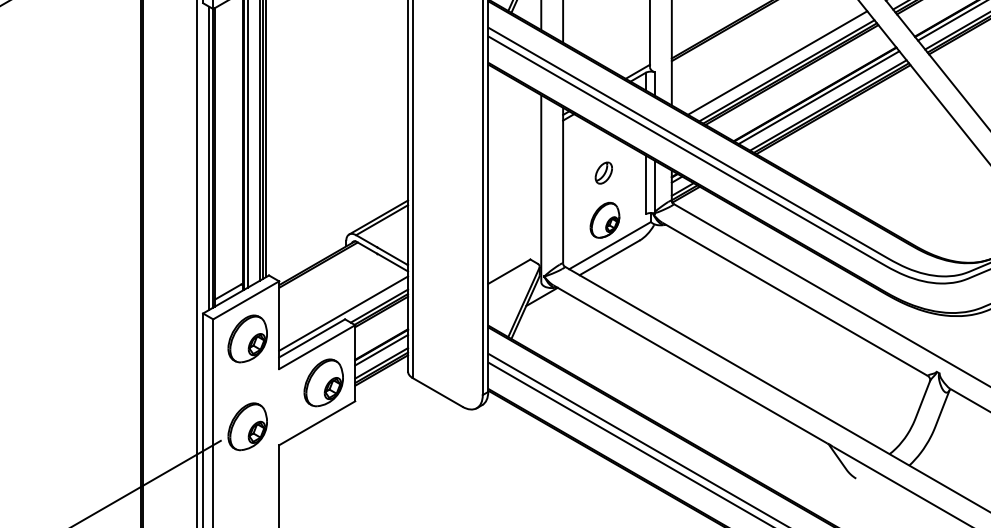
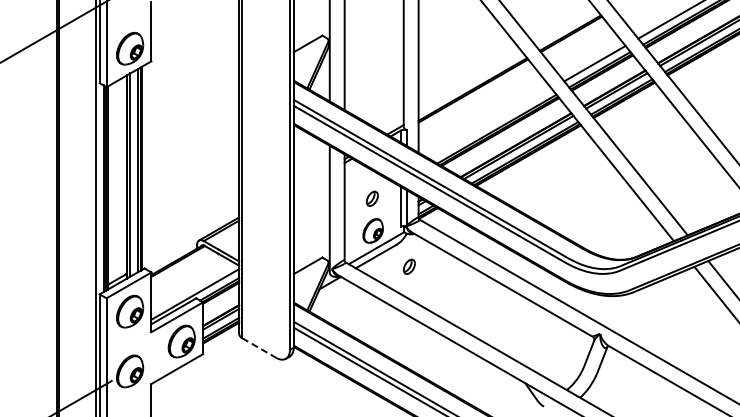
line: (777, 62) -> (490, 123), removed
part: (658, 272) -> (409, 266), added
line: (437, 393) -> (259, 348), solid -> dashed

